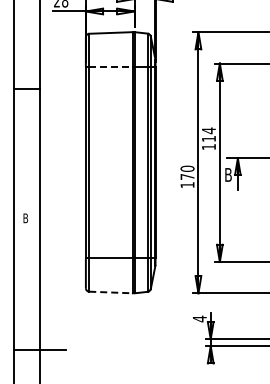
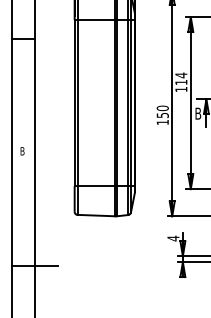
line: (111, 66) -> (96, 19), dashed -> solid
text: (187, 176) -> (162, 115), 170 -> 150
line: (111, 292) -> (96, 215), dashed -> solid

